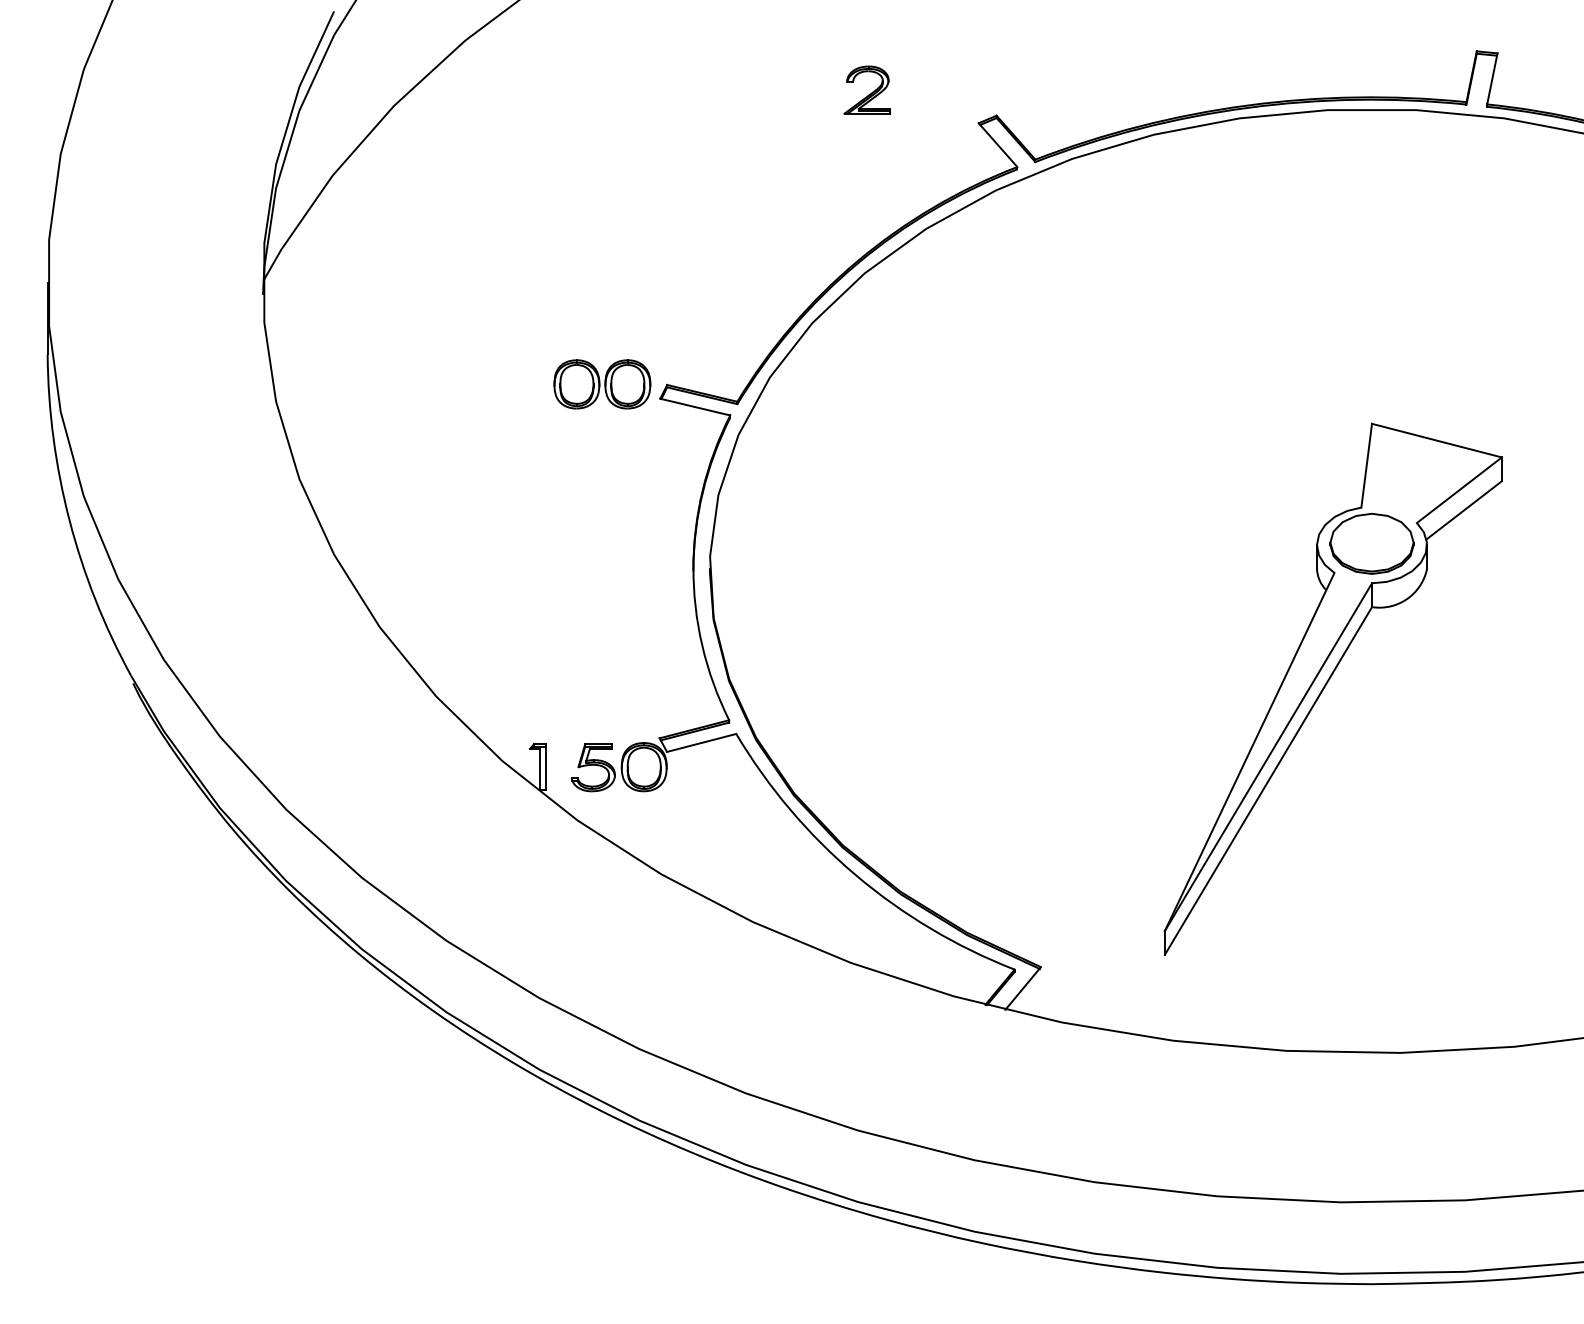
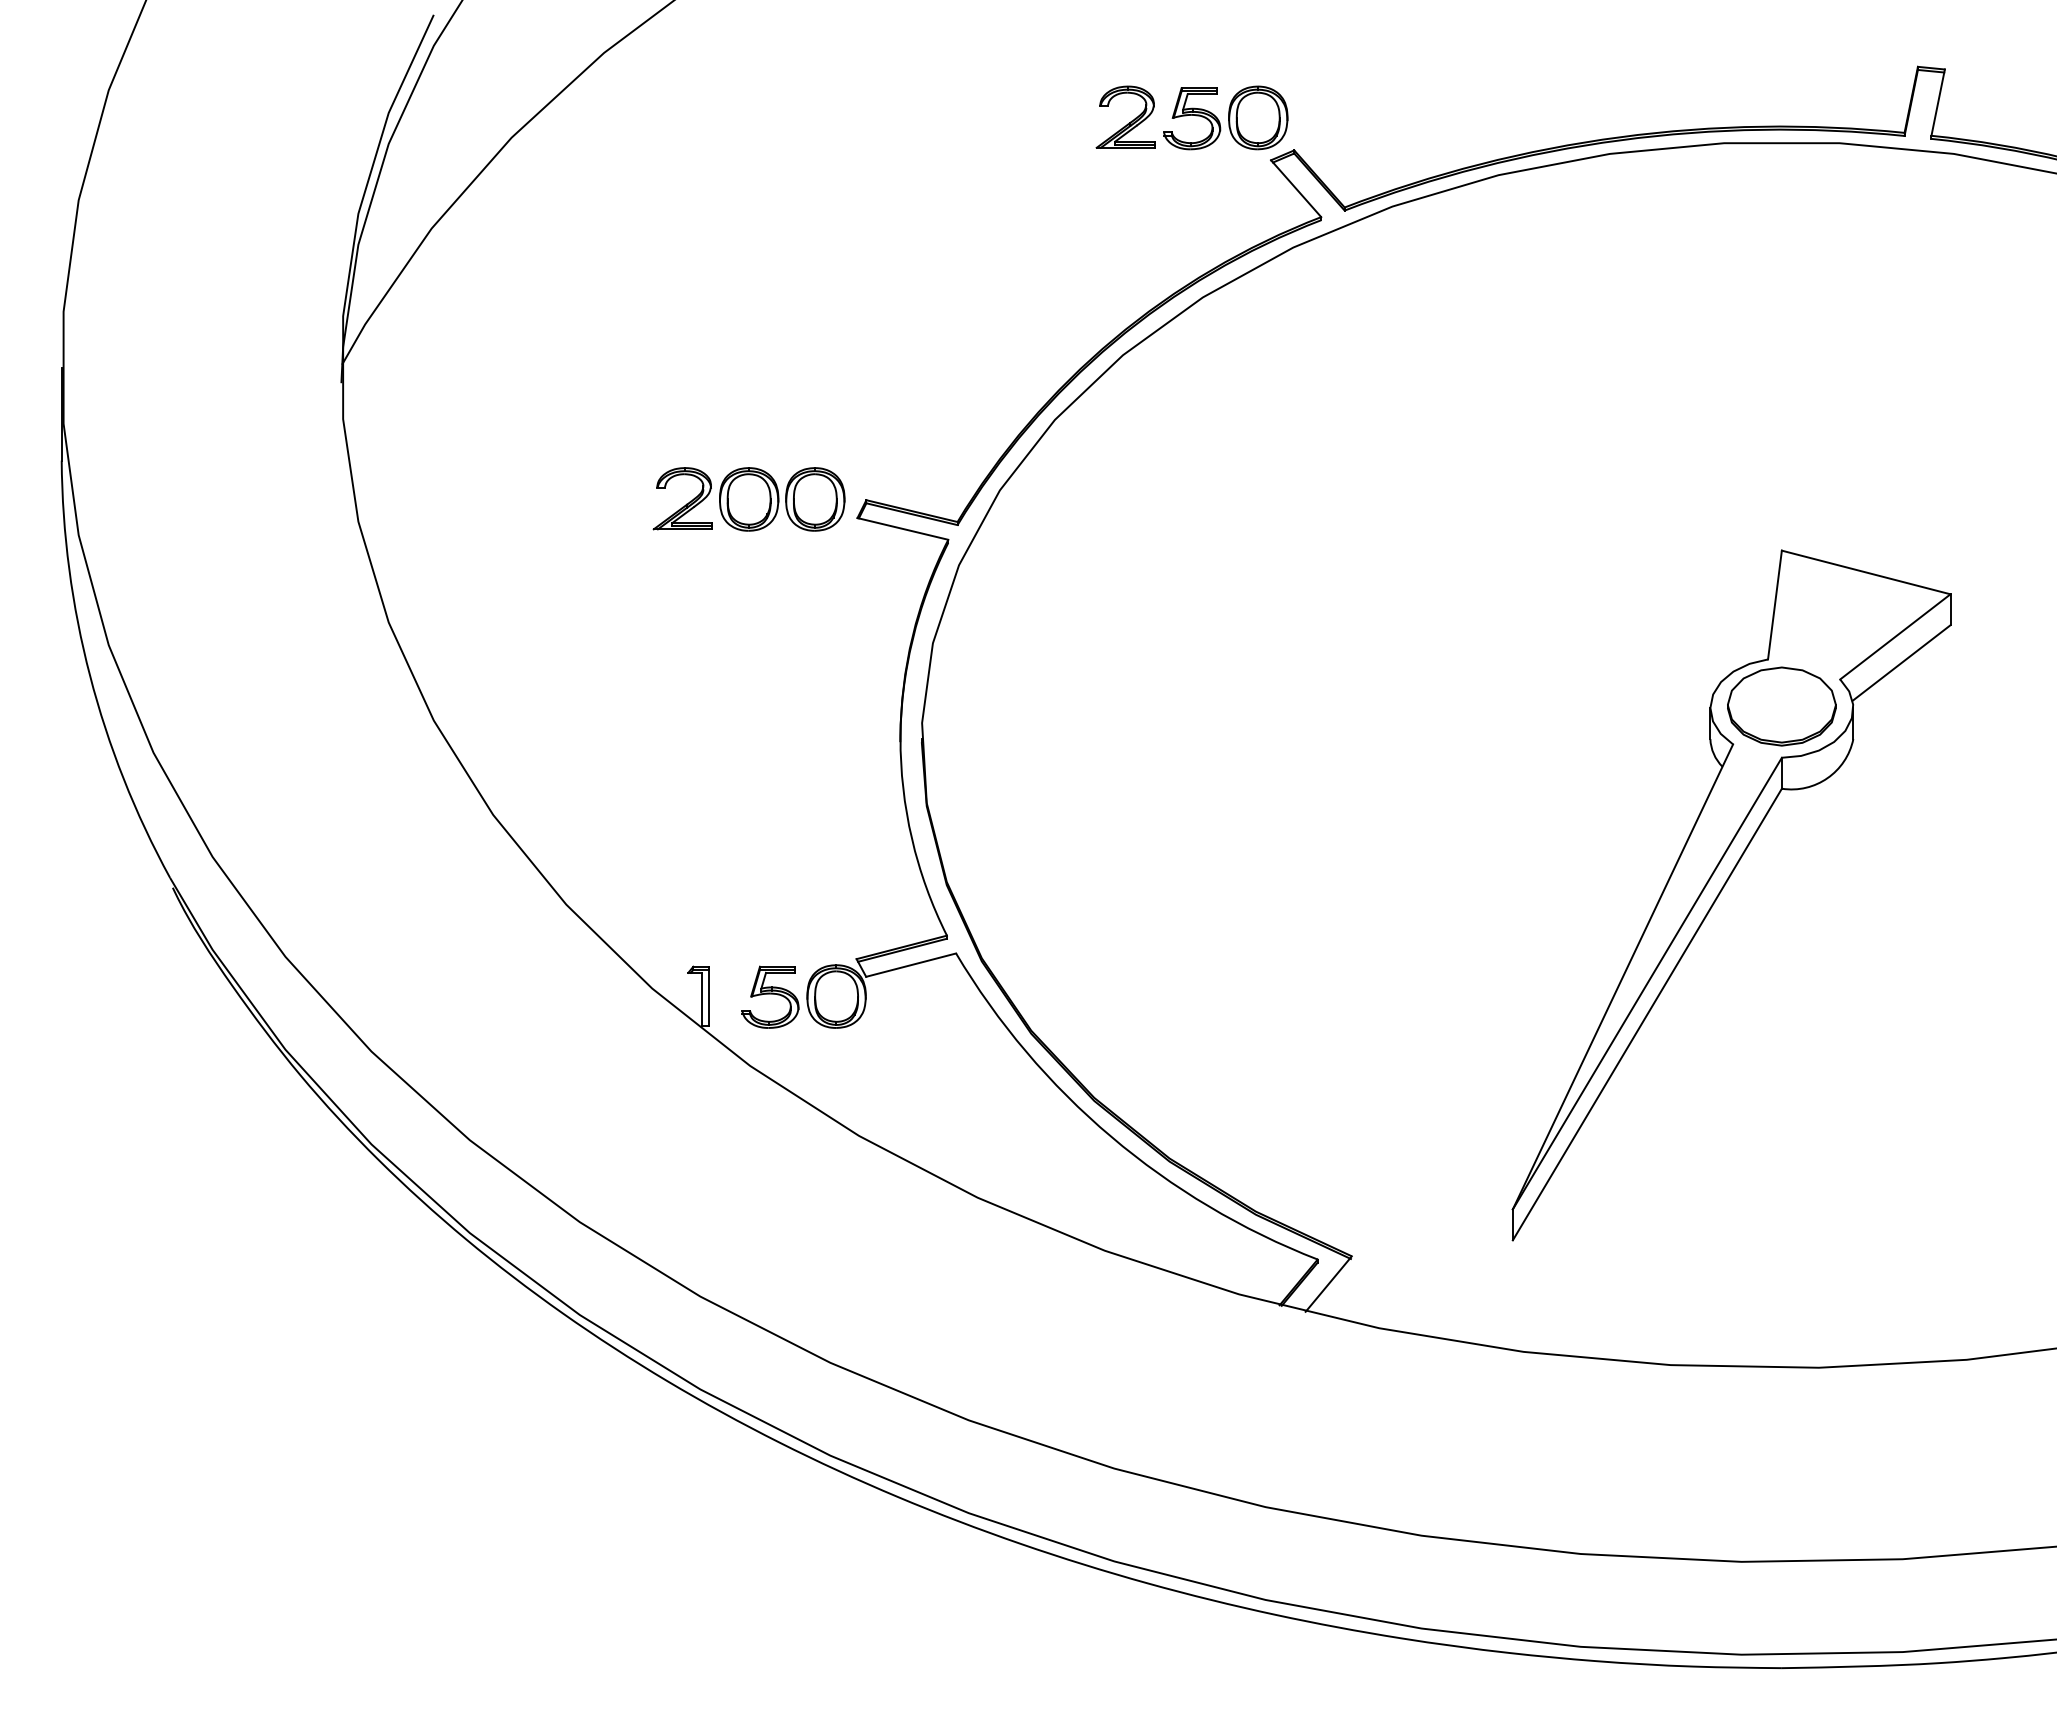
part: (943, 90) -> (1225, 117), added
part: (528, 387) -> (686, 503), added

